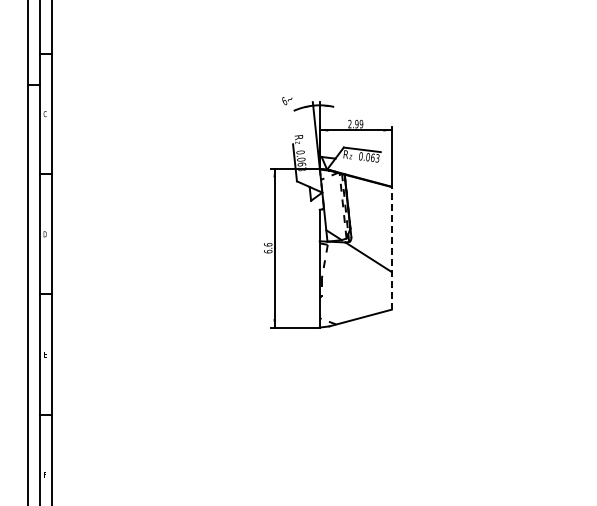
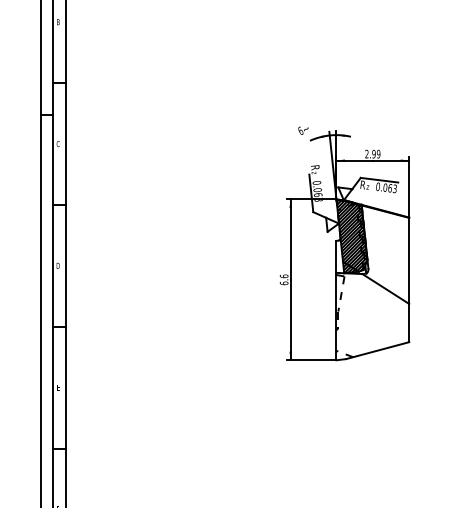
hatch: (335, 205) -> (352, 236), added
line: (391, 247) -> (409, 279), dashed -> solid

